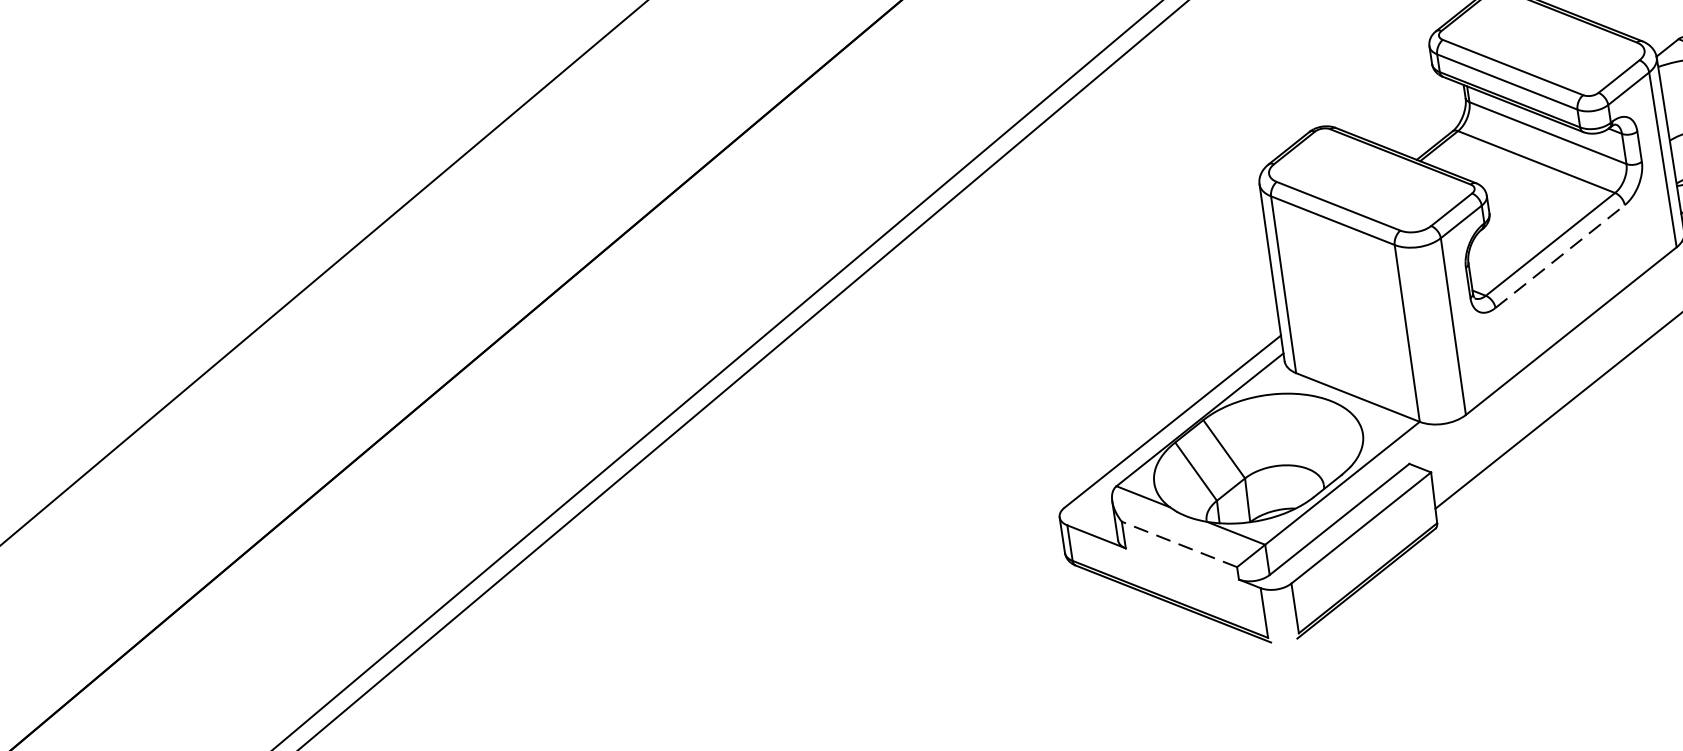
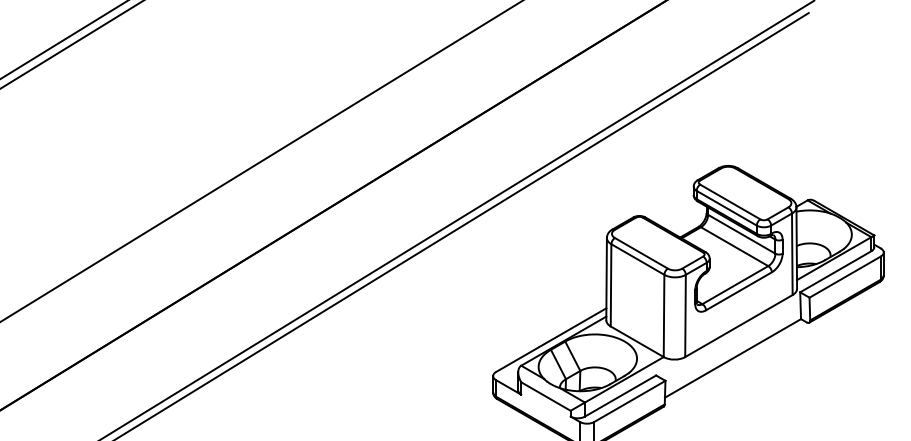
line: (1561, 256) -> (739, 291), dashed -> solid
line: (1178, 544) -> (545, 396), dashed -> solid

